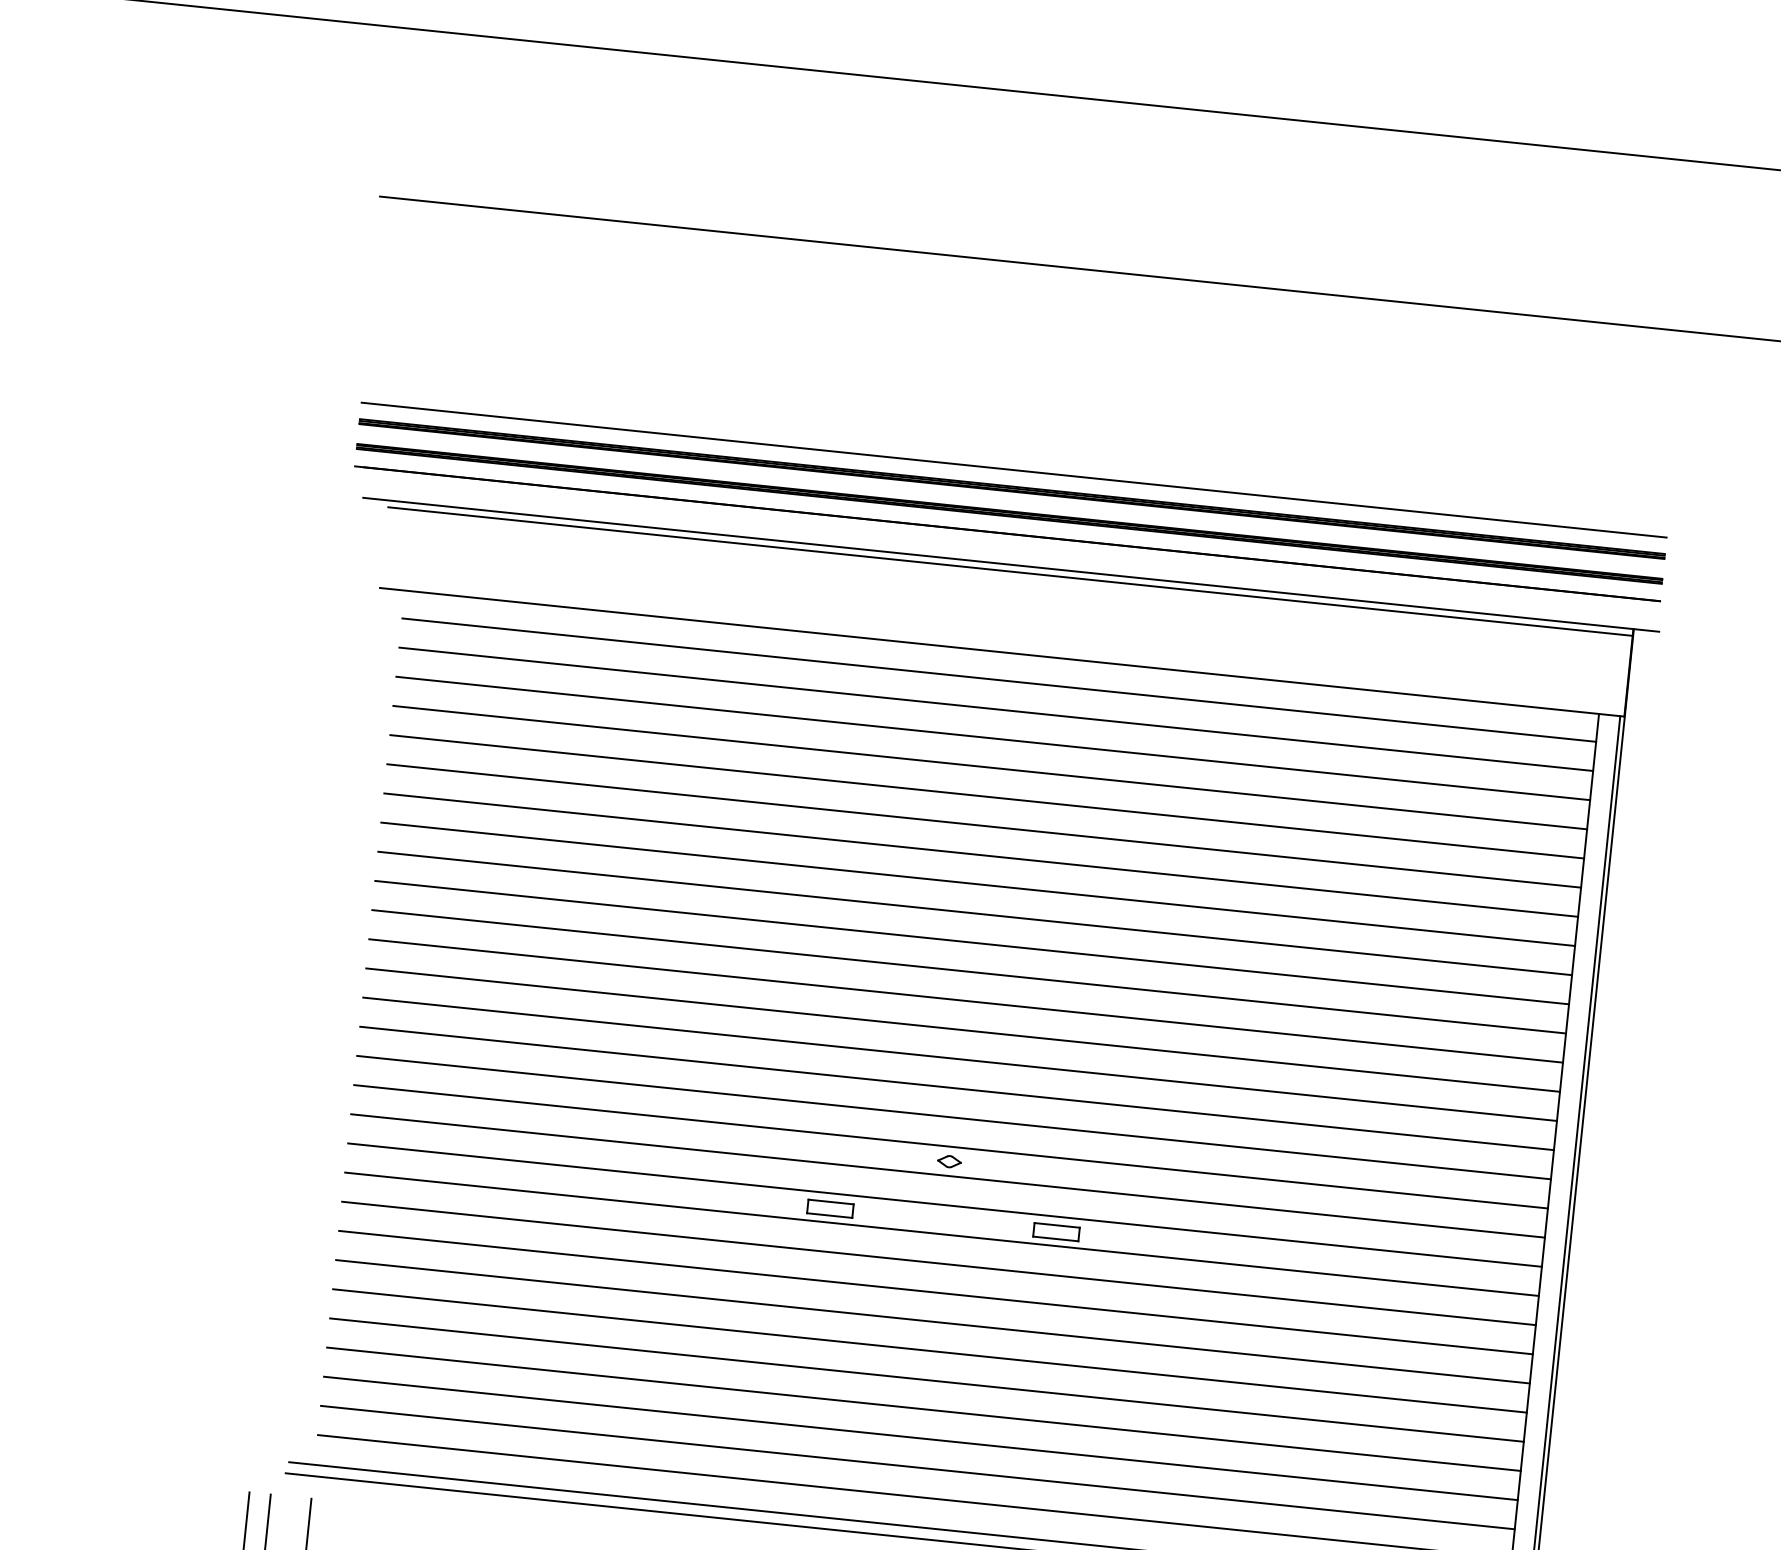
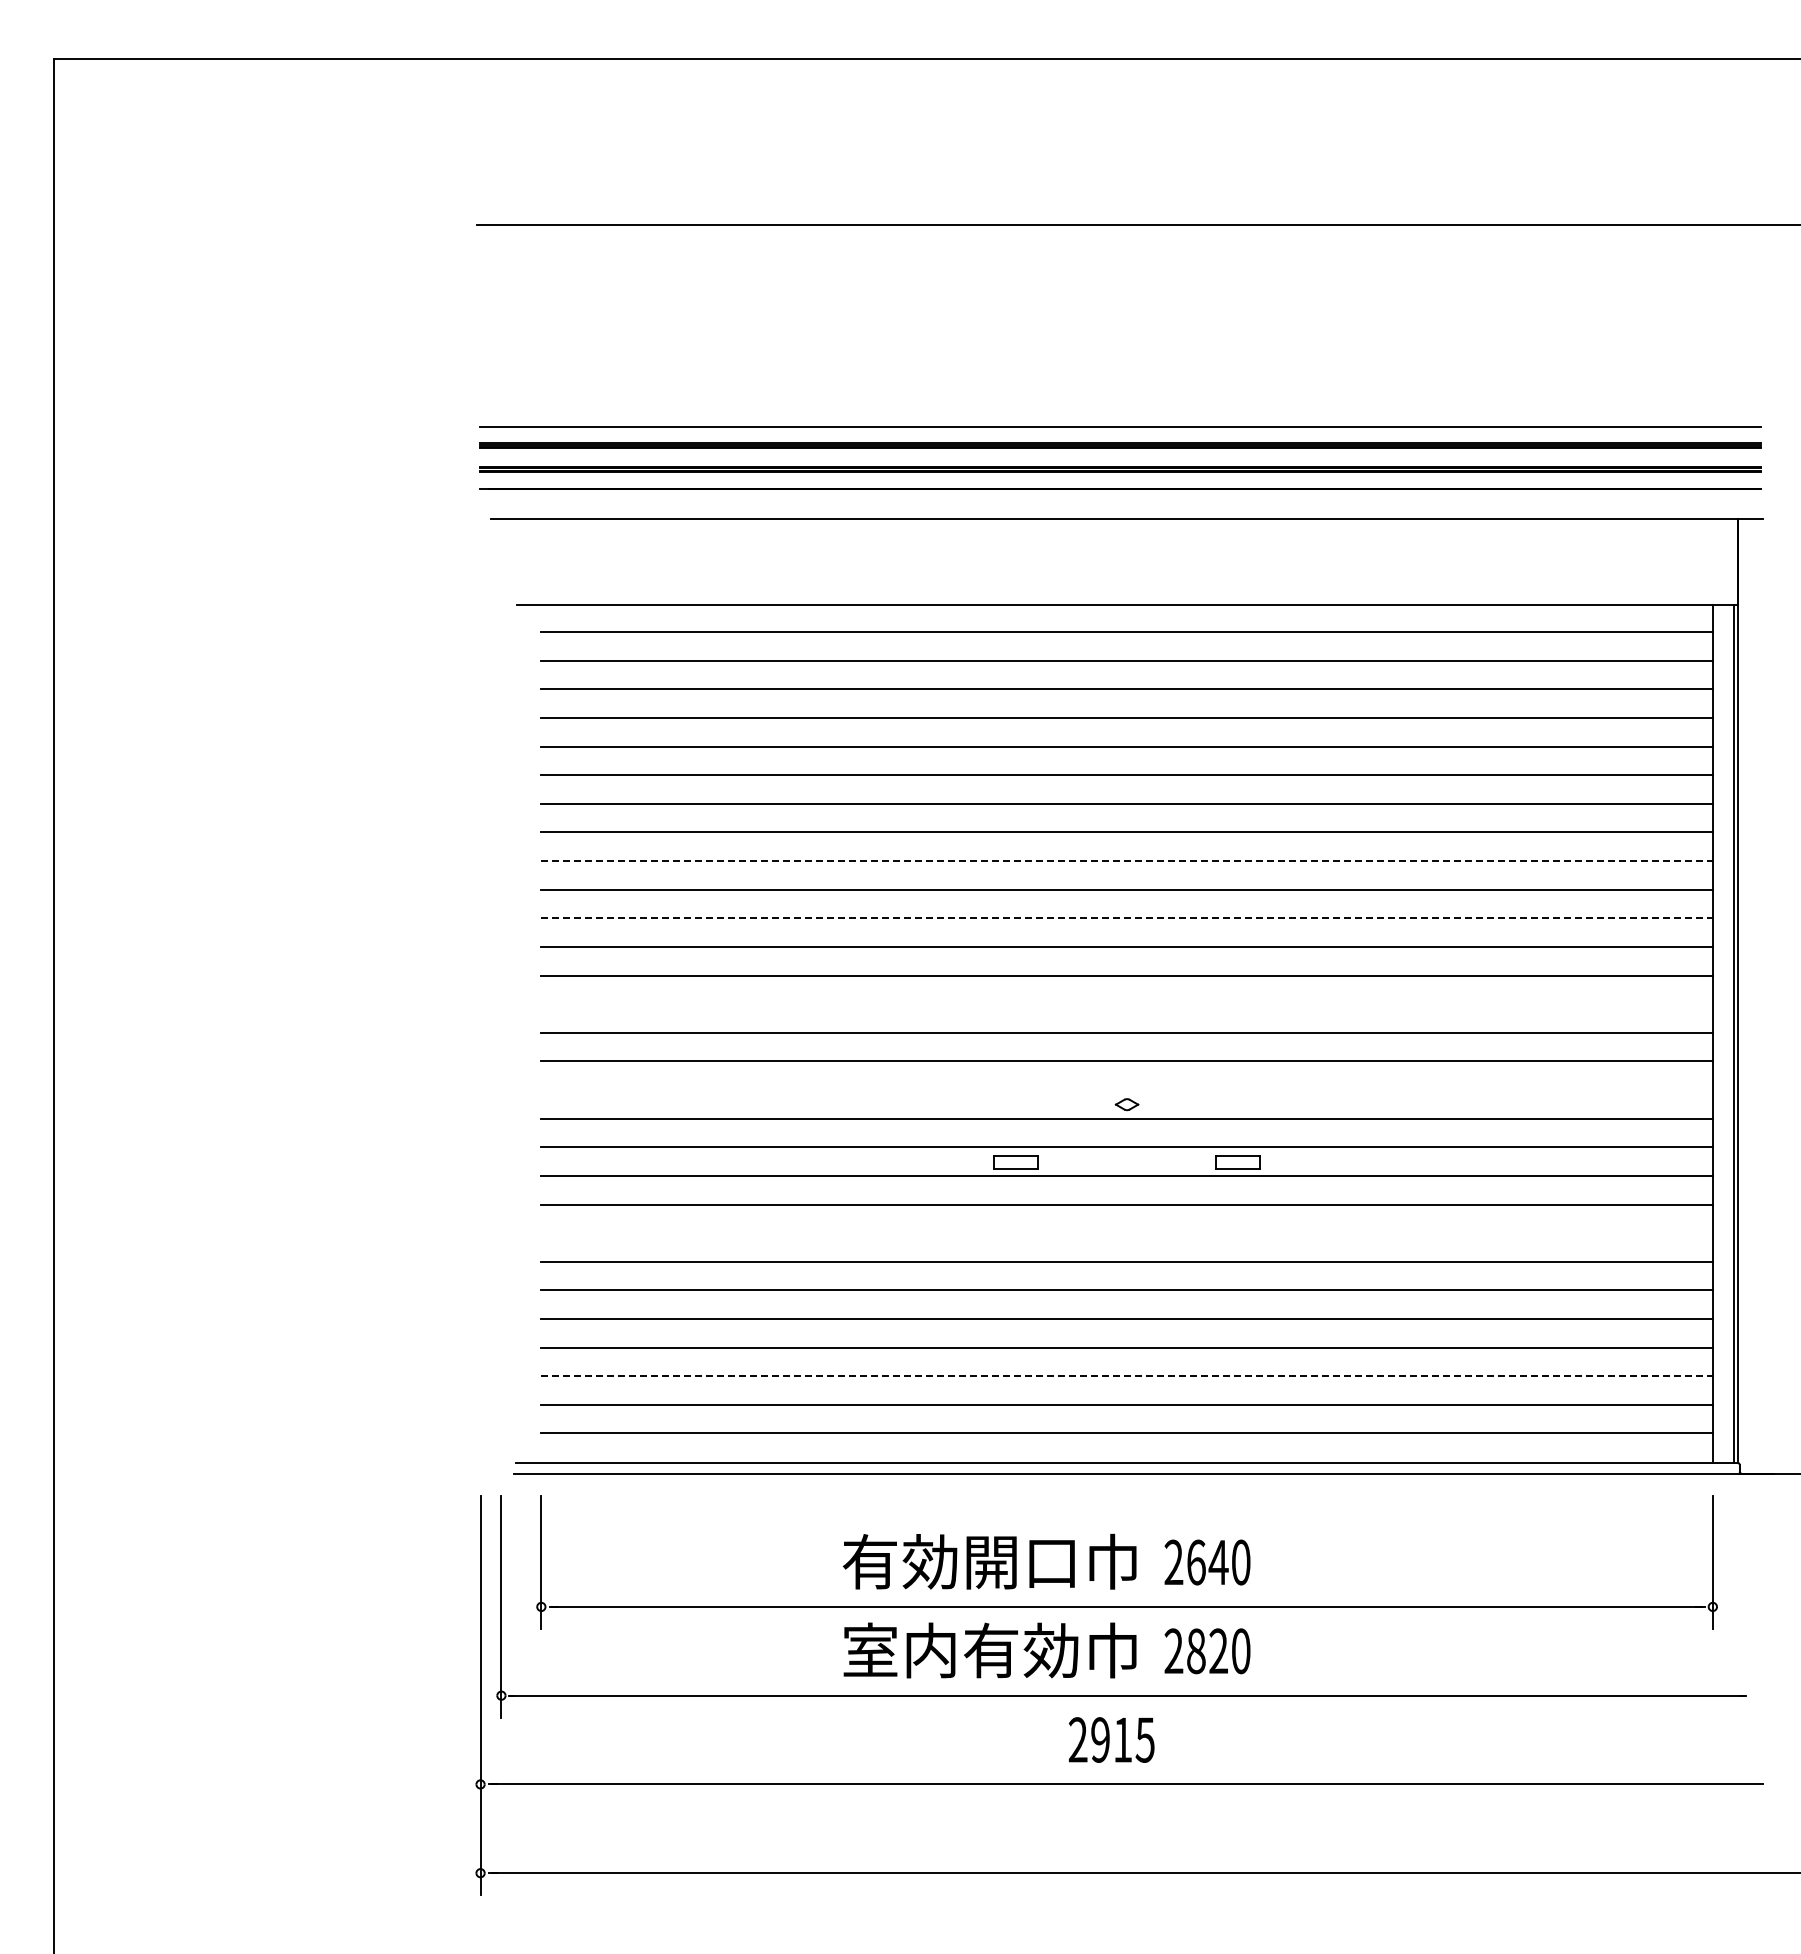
line: (1009, 571) -> (1126, 525), removed
line: (975, 913) -> (1127, 861), solid -> dashed
line: (969, 972) -> (1127, 918), solid -> dashed
line: (959, 1059) -> (1126, 1004), removed
line: (950, 1147) -> (1126, 1090), removed
line: (935, 1292) -> (1126, 1233), removed
line: (921, 1438) -> (1127, 1376), solid -> dashed

